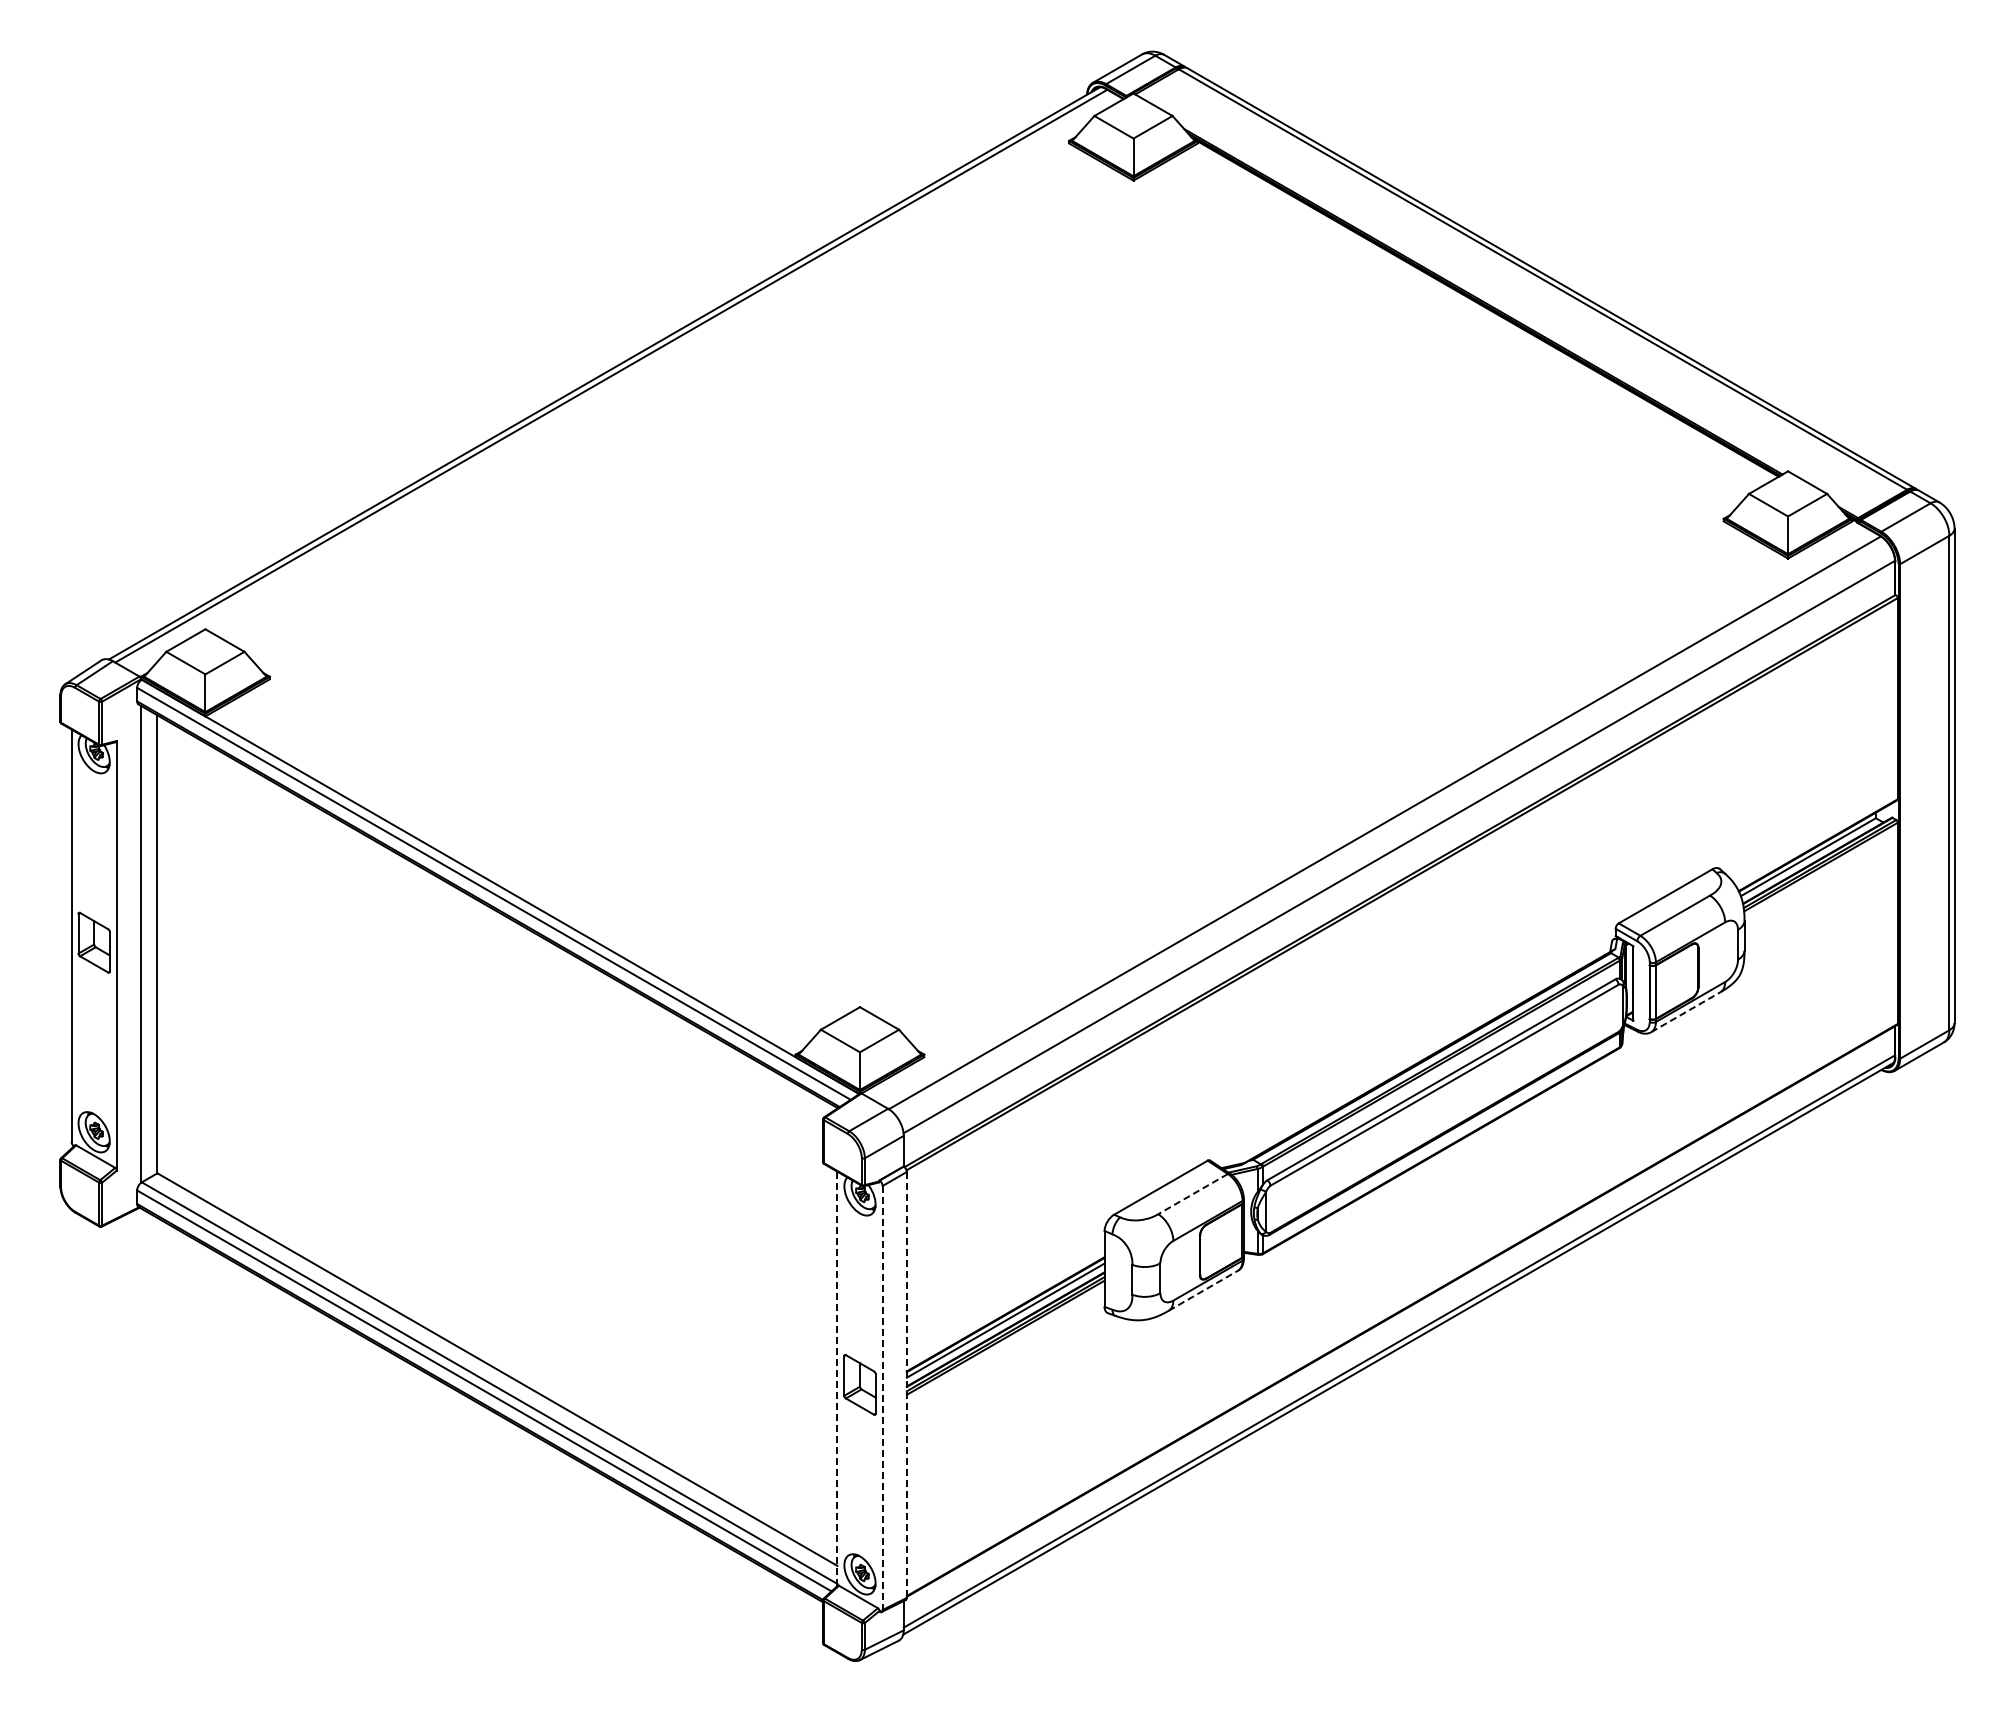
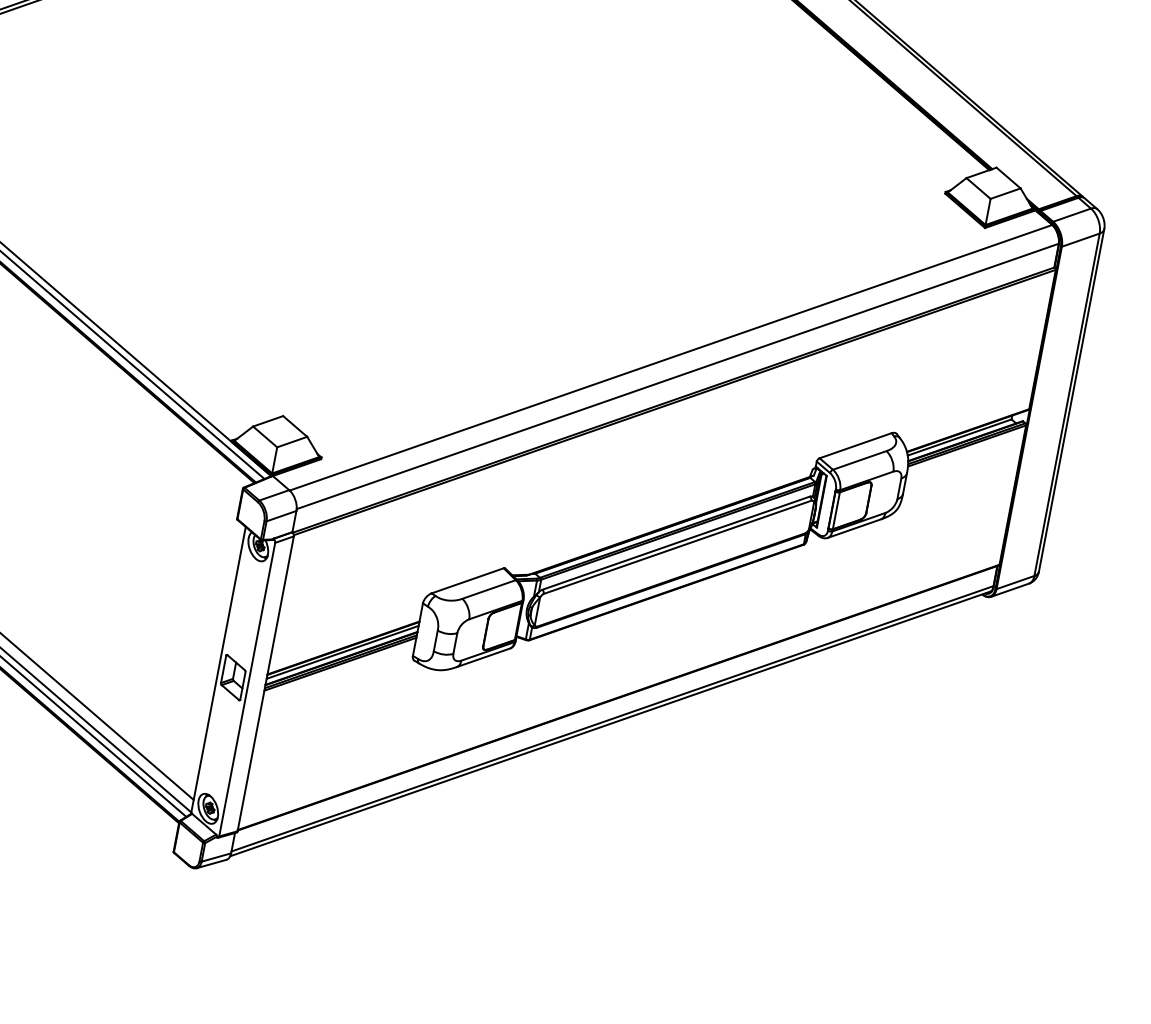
line: (1686, 1011) -> (854, 528), dashed -> solid
line: (1192, 1194) -> (488, 589), dashed -> solid
line: (1203, 1290) -> (483, 657), dashed -> solid
line: (837, 1379) -> (218, 670), dashed -> solid
line: (906, 1384) -> (265, 683), dashed -> solid
line: (882, 1398) -> (247, 690), dashed -> solid

